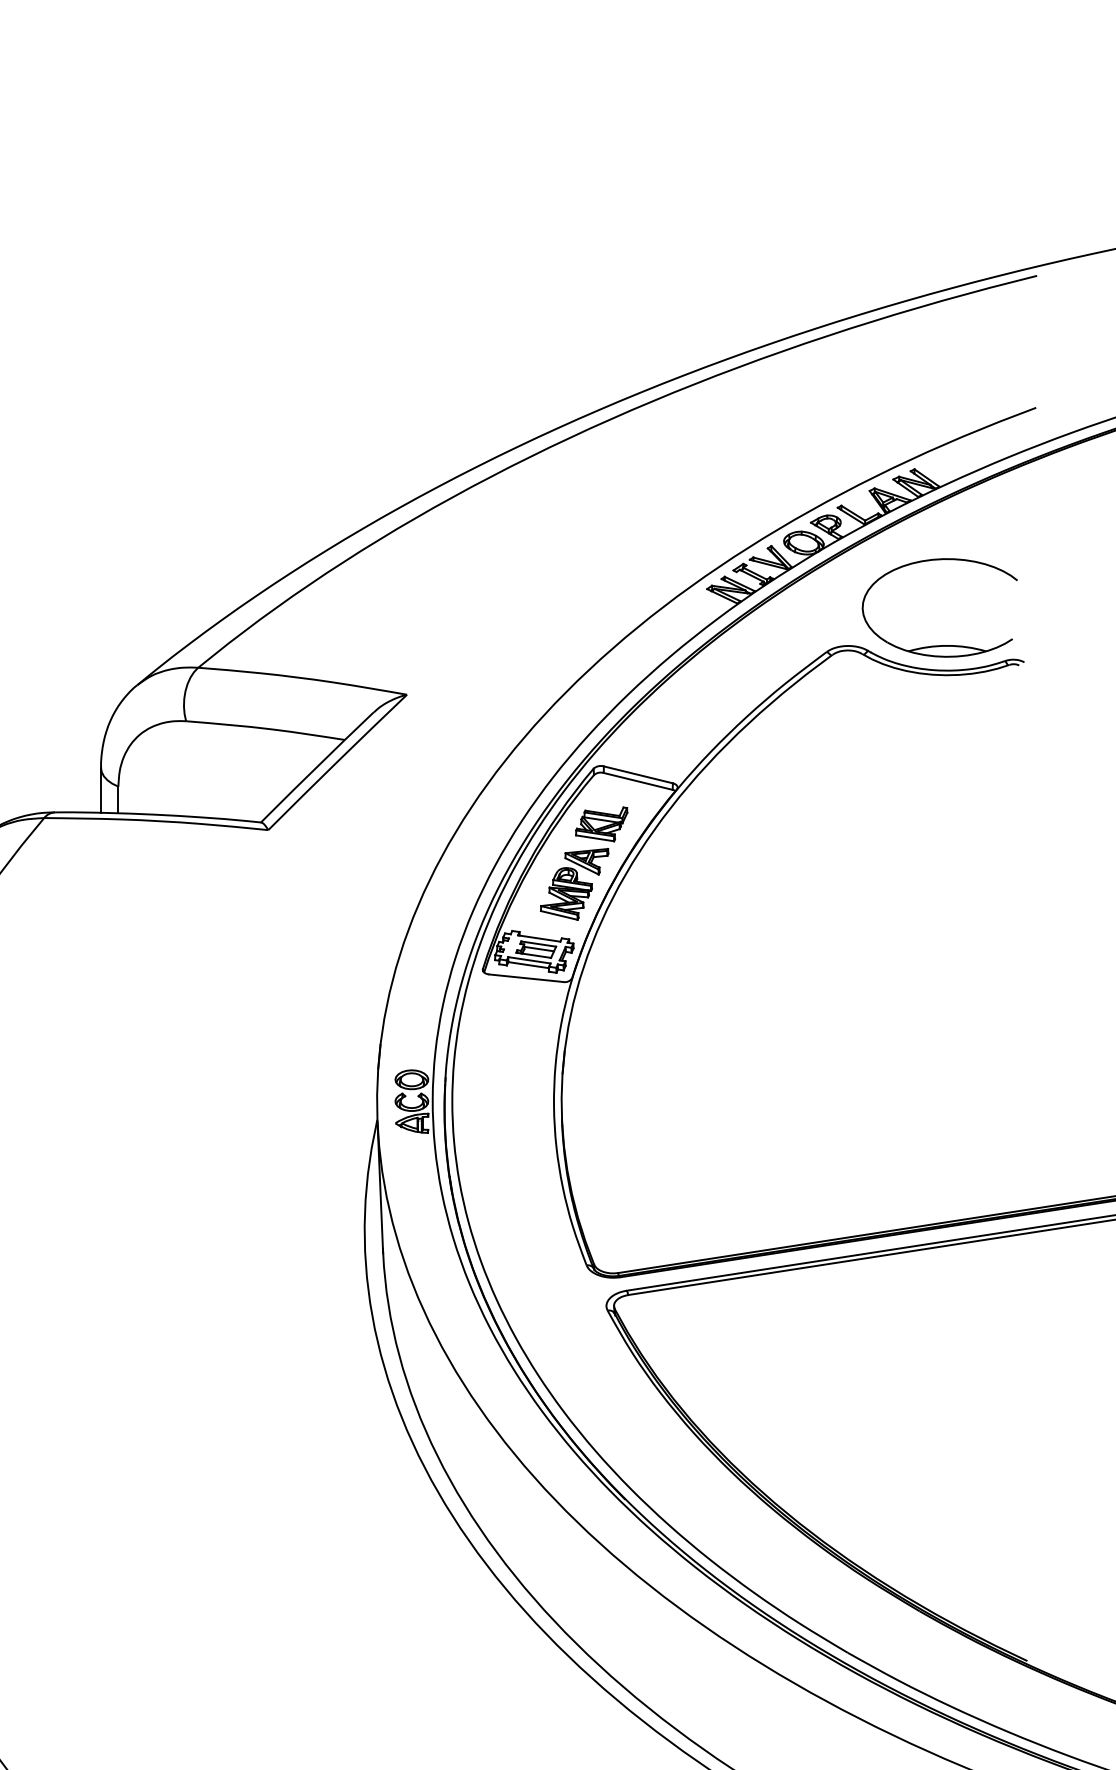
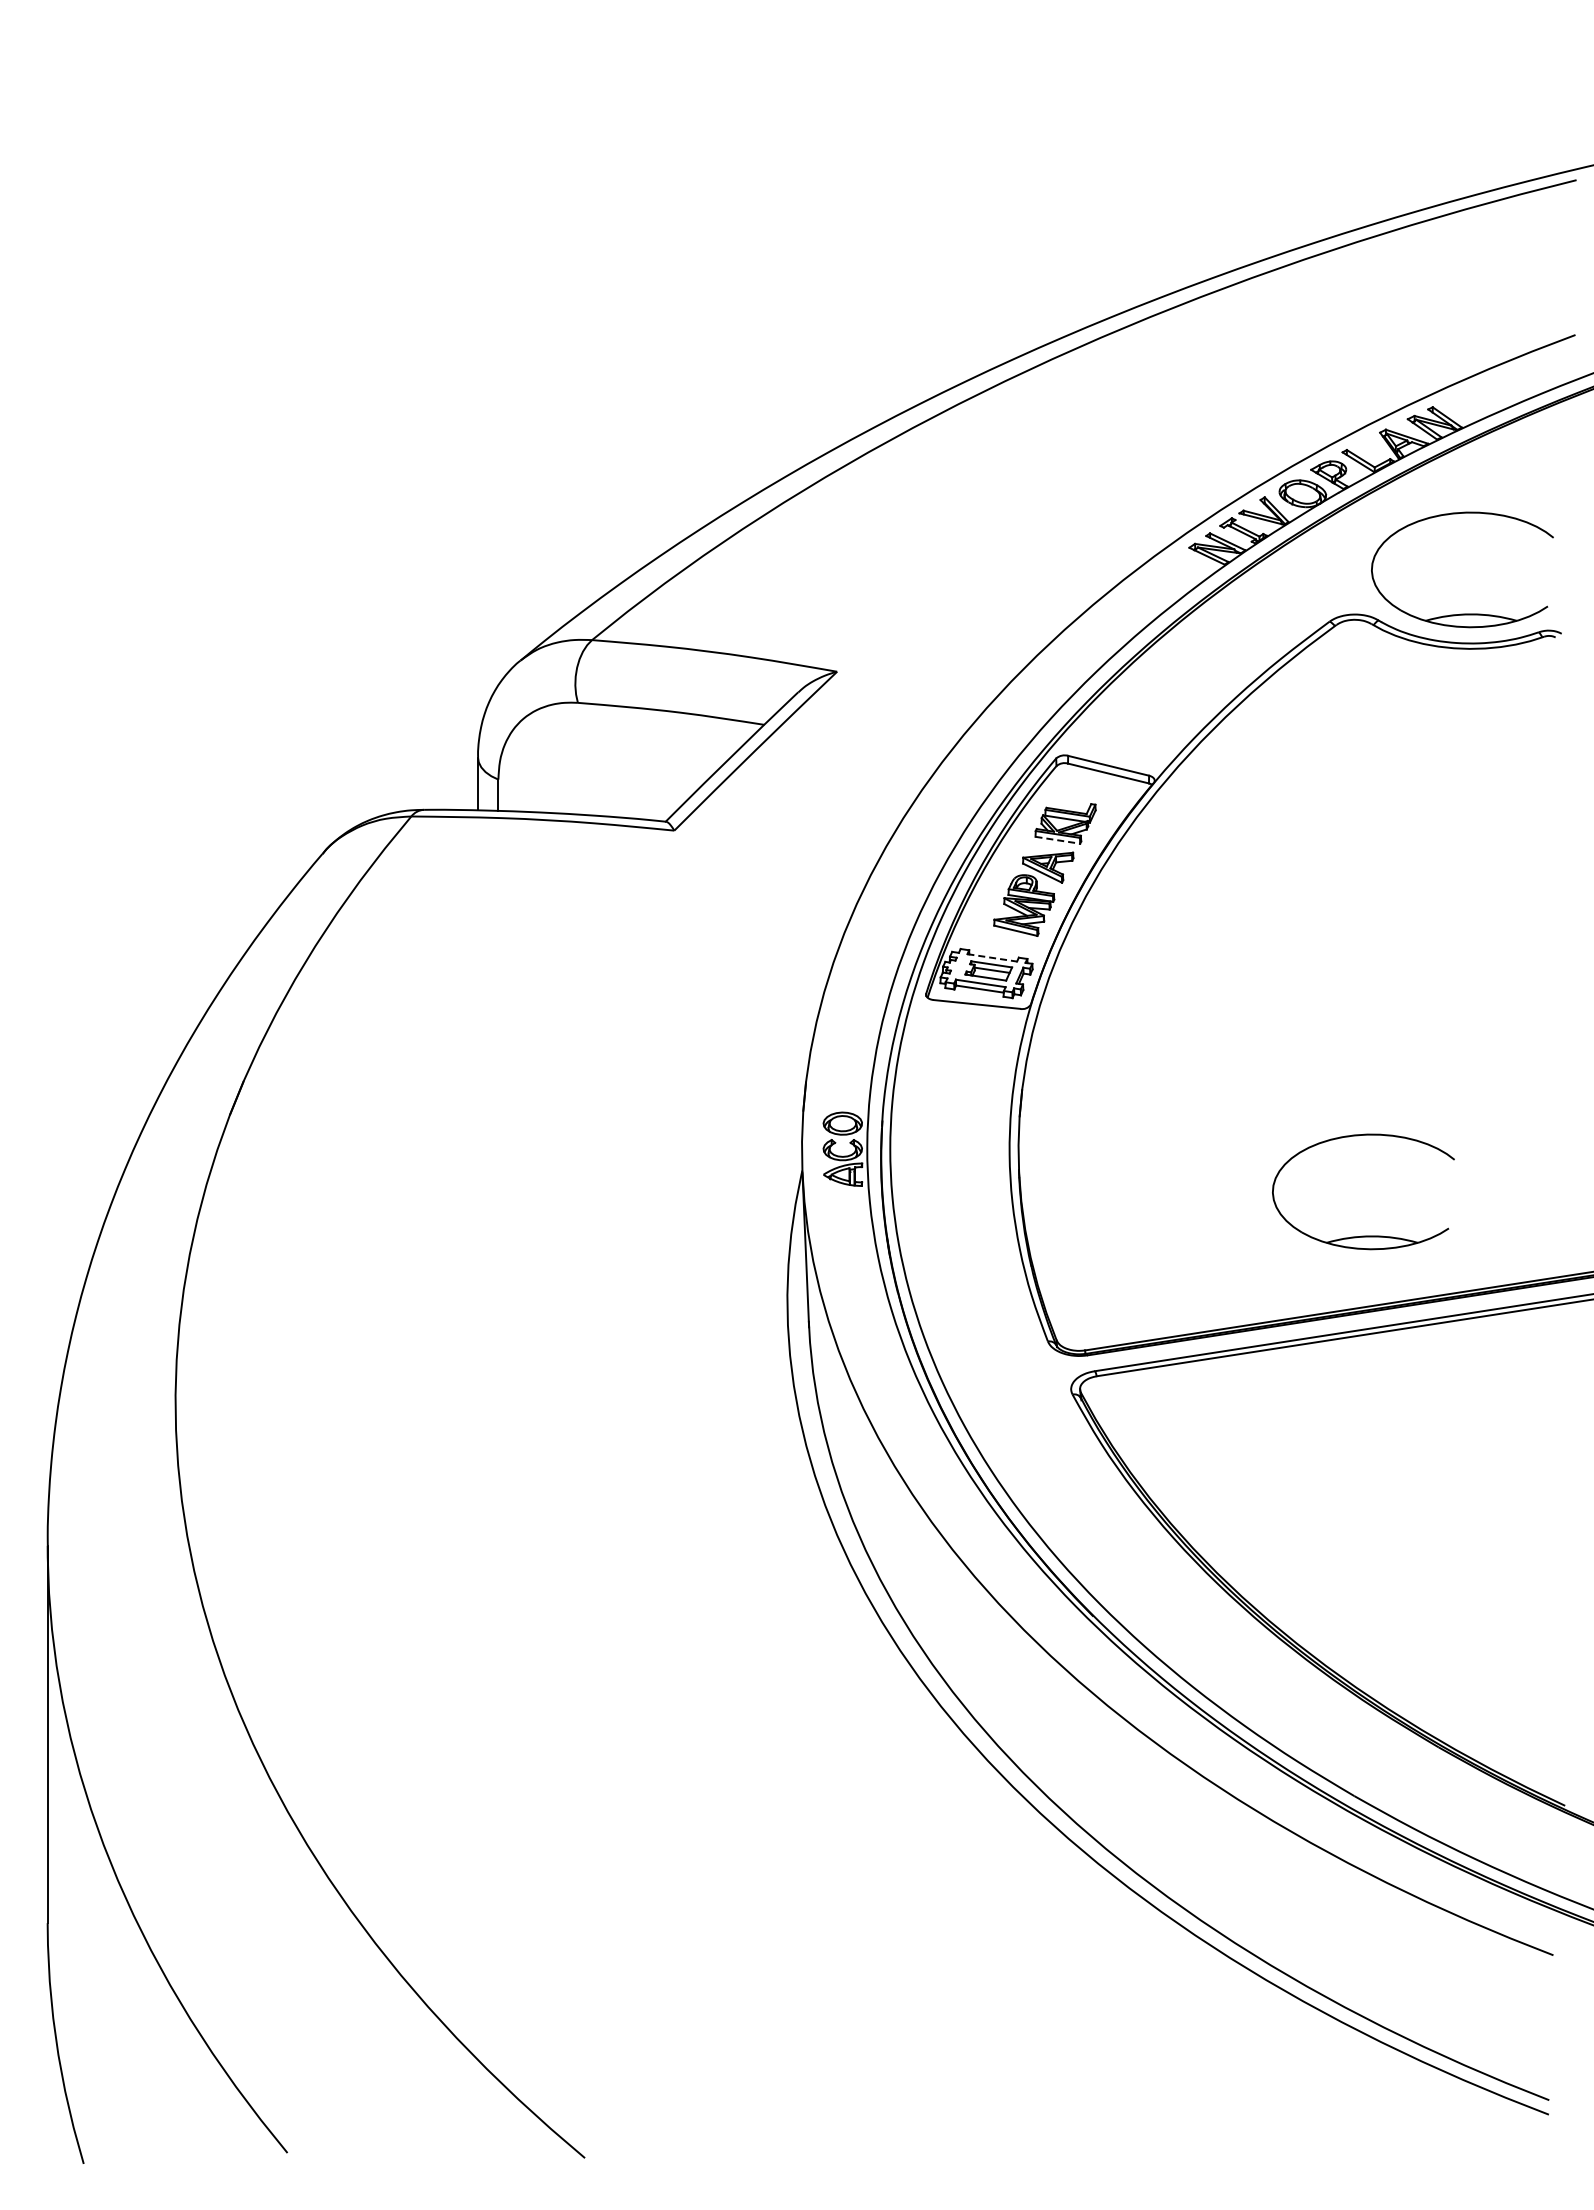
line: (594, 838) -> (1057, 840), solid -> dashed
line: (539, 938) -> (992, 957), solid -> dashed
part: (855, 1175) -> (1363, 1235), added

